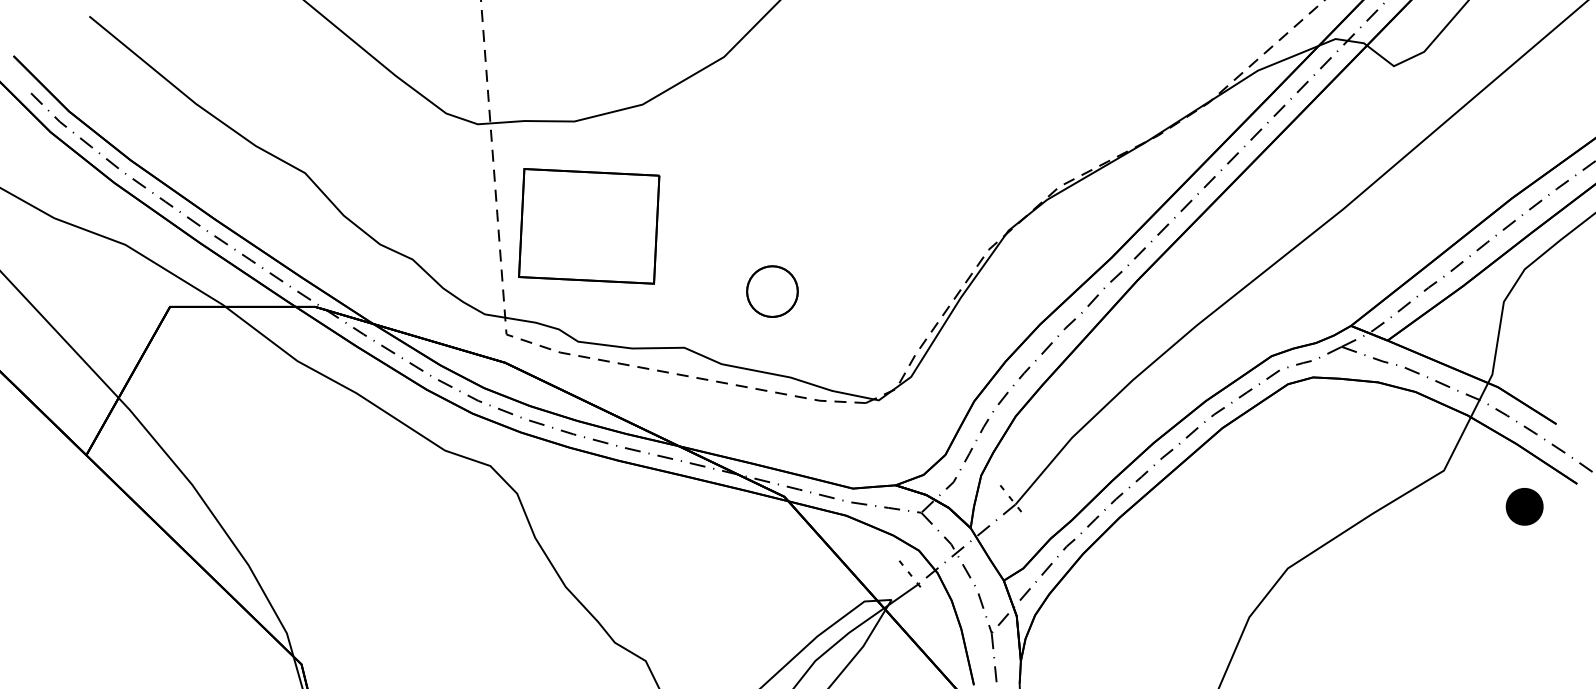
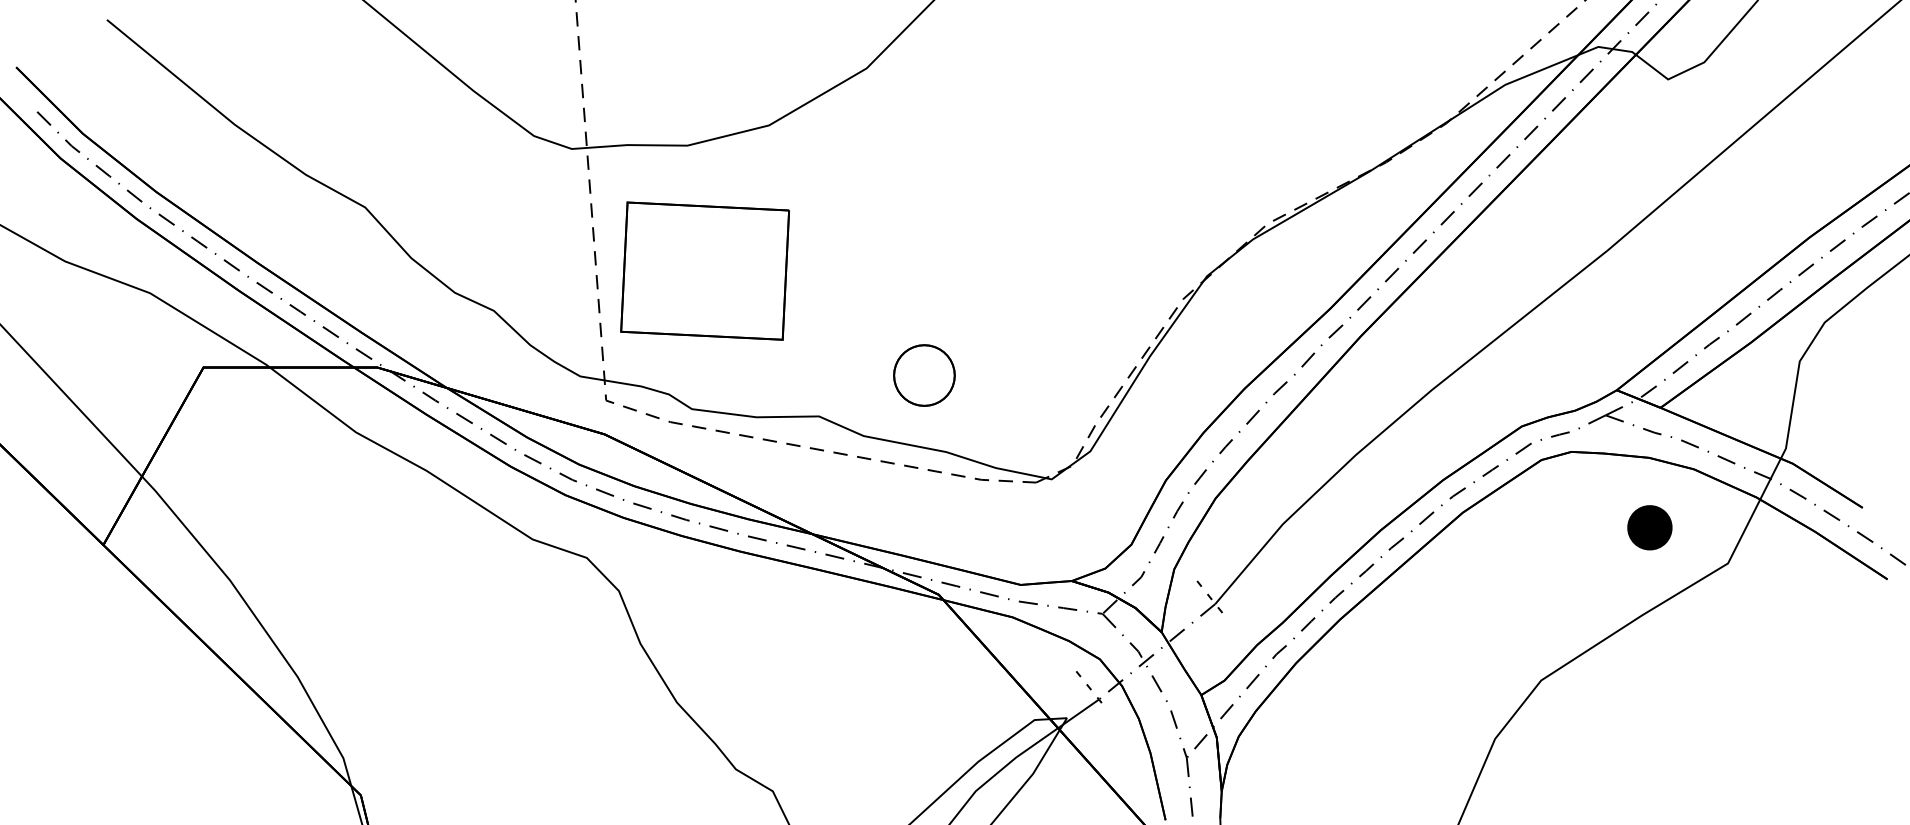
part: (772, 291) -> (924, 375), moved
part: (1524, 506) -> (1649, 527), moved

